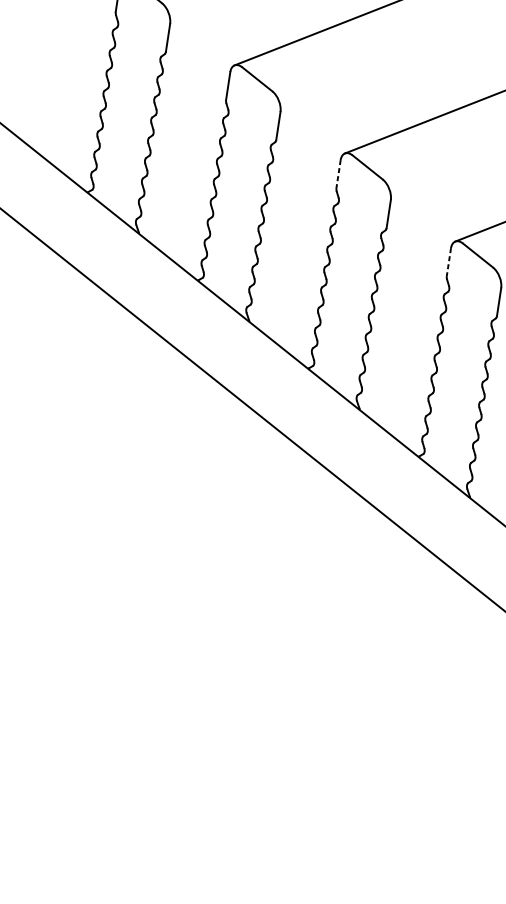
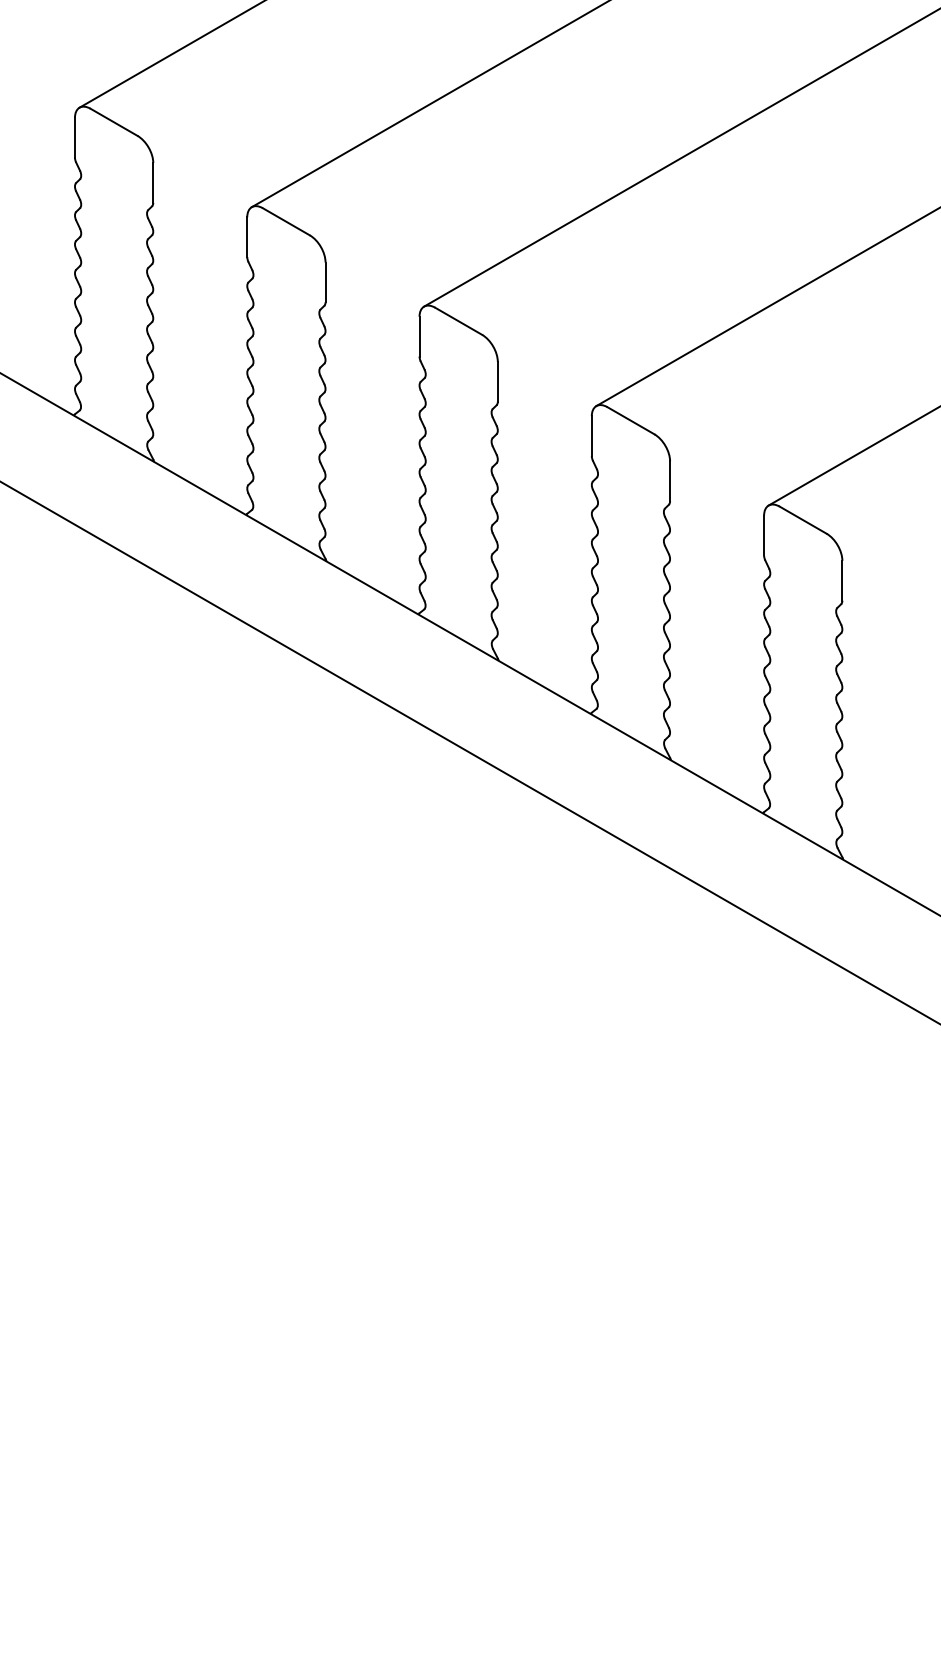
line: (338, 173) -> (419, 336), dashed -> solid
line: (448, 262) -> (591, 436), dashed -> solid

